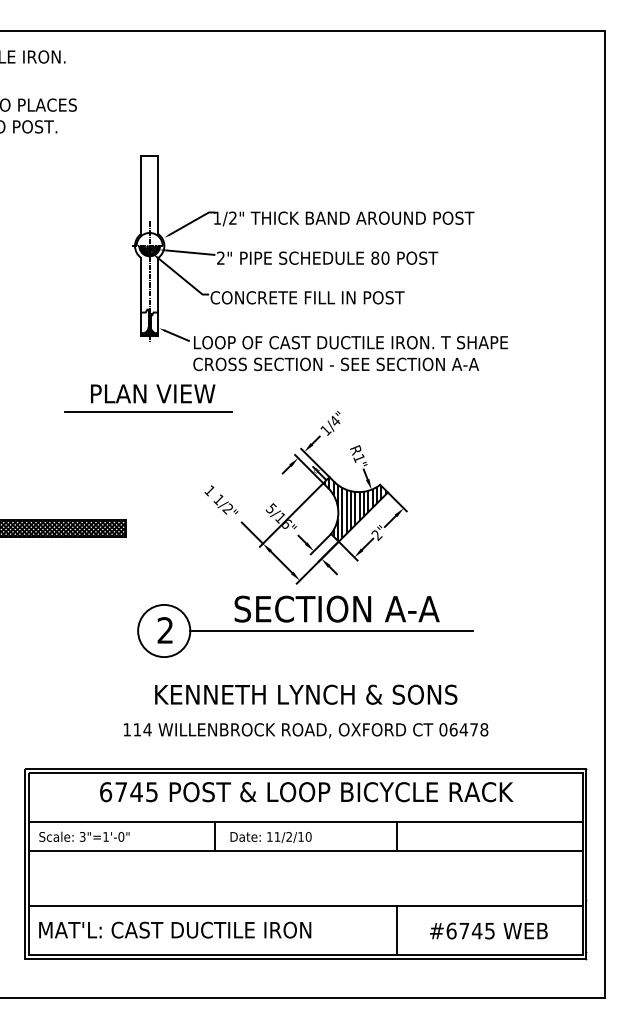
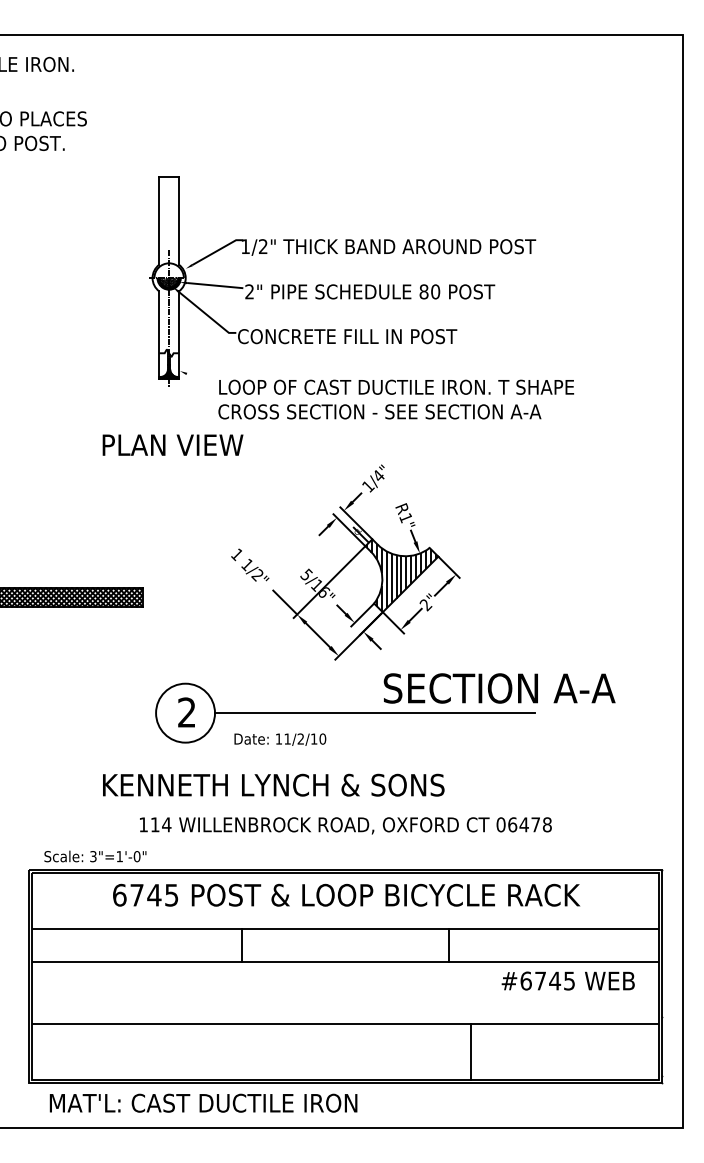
line: (176, 335) -> (199, 379), removed
line: (148, 412) -> (167, 466), removed
text: (336, 608) -> (498, 687), moved
text: (306, 694) -> (274, 784), moved
text: (84, 836) -> (95, 856), moved
text: (270, 837) -> (279, 739), moved
text: (175, 929) -> (203, 1102), moved
line: (397, 930) -> (471, 1051), moved
text: (488, 930) -> (567, 980), moved

